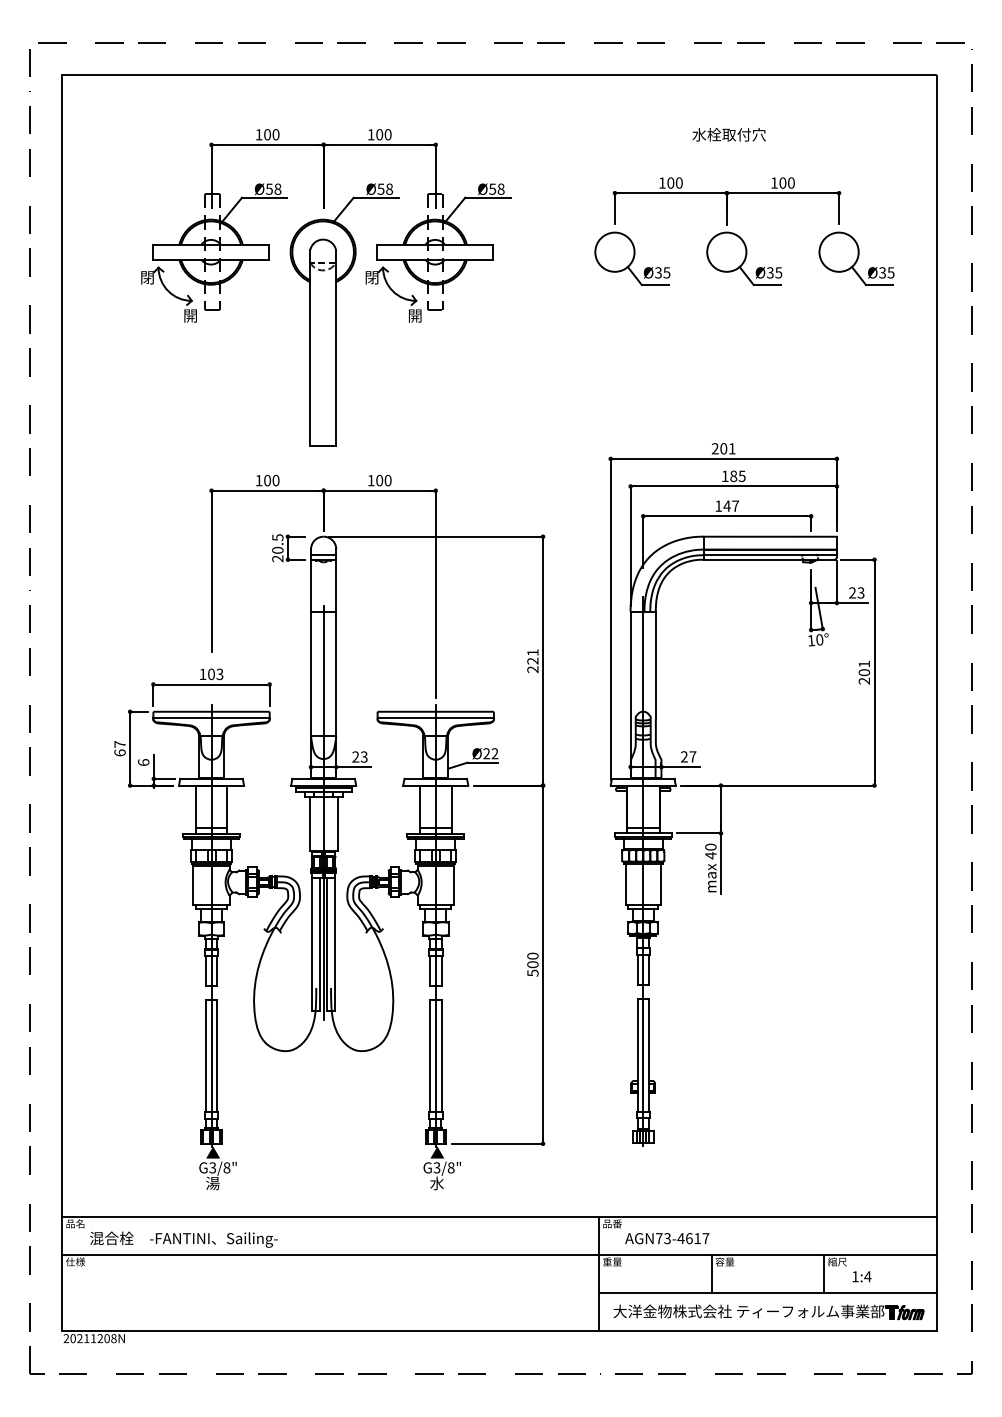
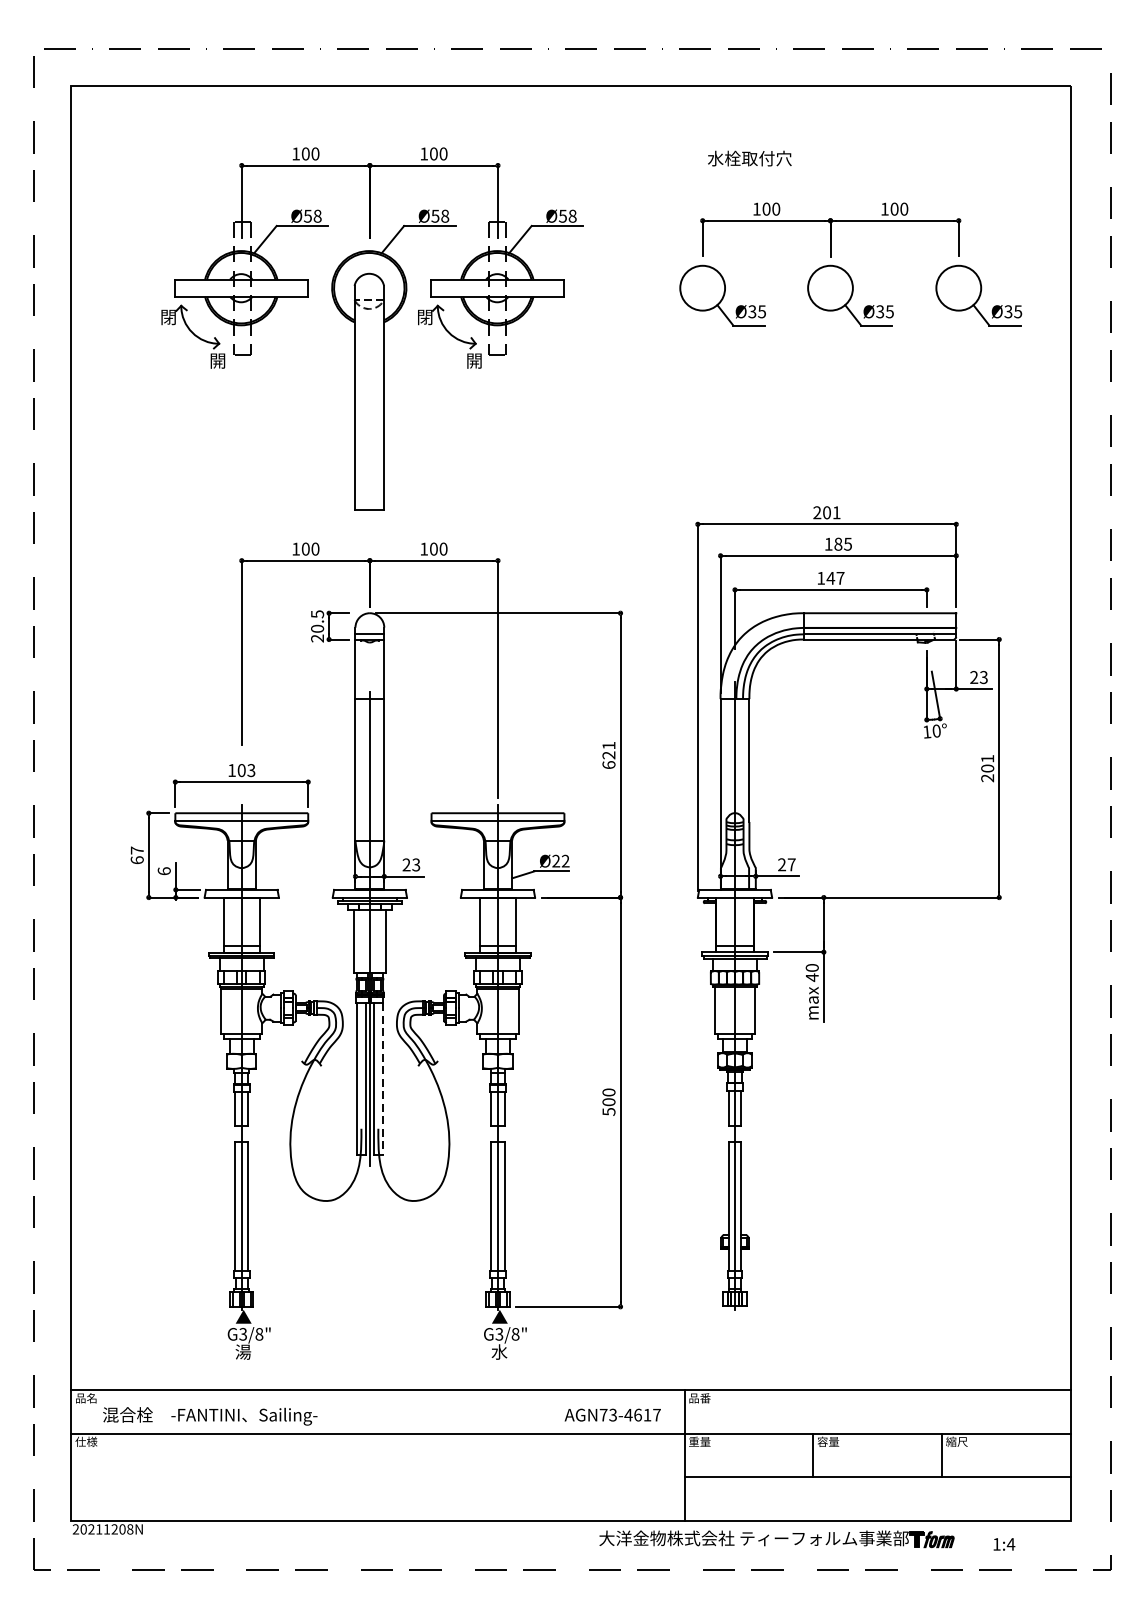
text: (728, 134) -> (749, 158), moved
text: (532, 669) -> (608, 764), 221 -> 621
line: (335, 945) -> (383, 1080), solid -> dashed
text: (667, 1238) -> (613, 1415), moved
text: (861, 1276) -> (1003, 1544), moved
part: (768, 1312) -> (776, 1539), moved

